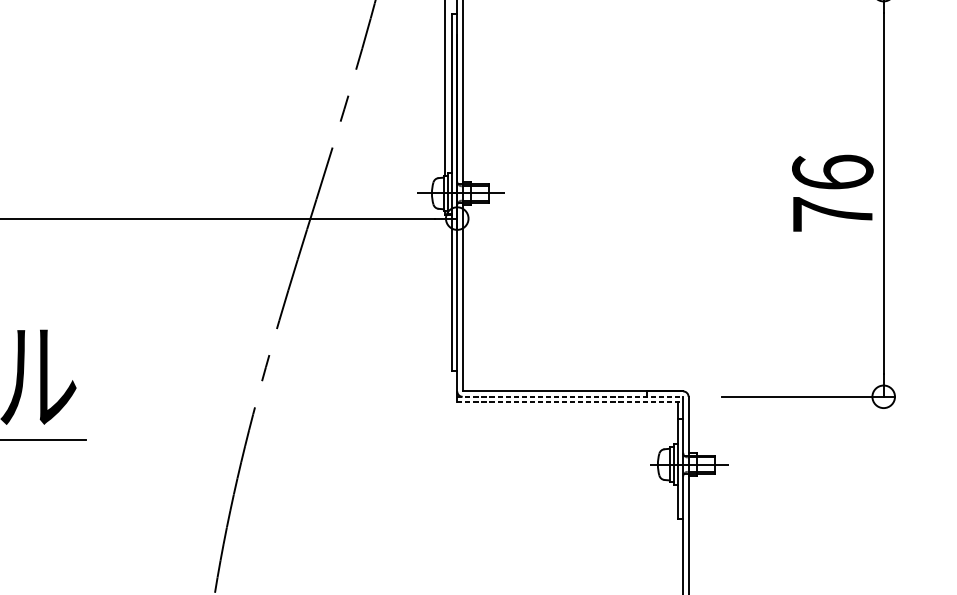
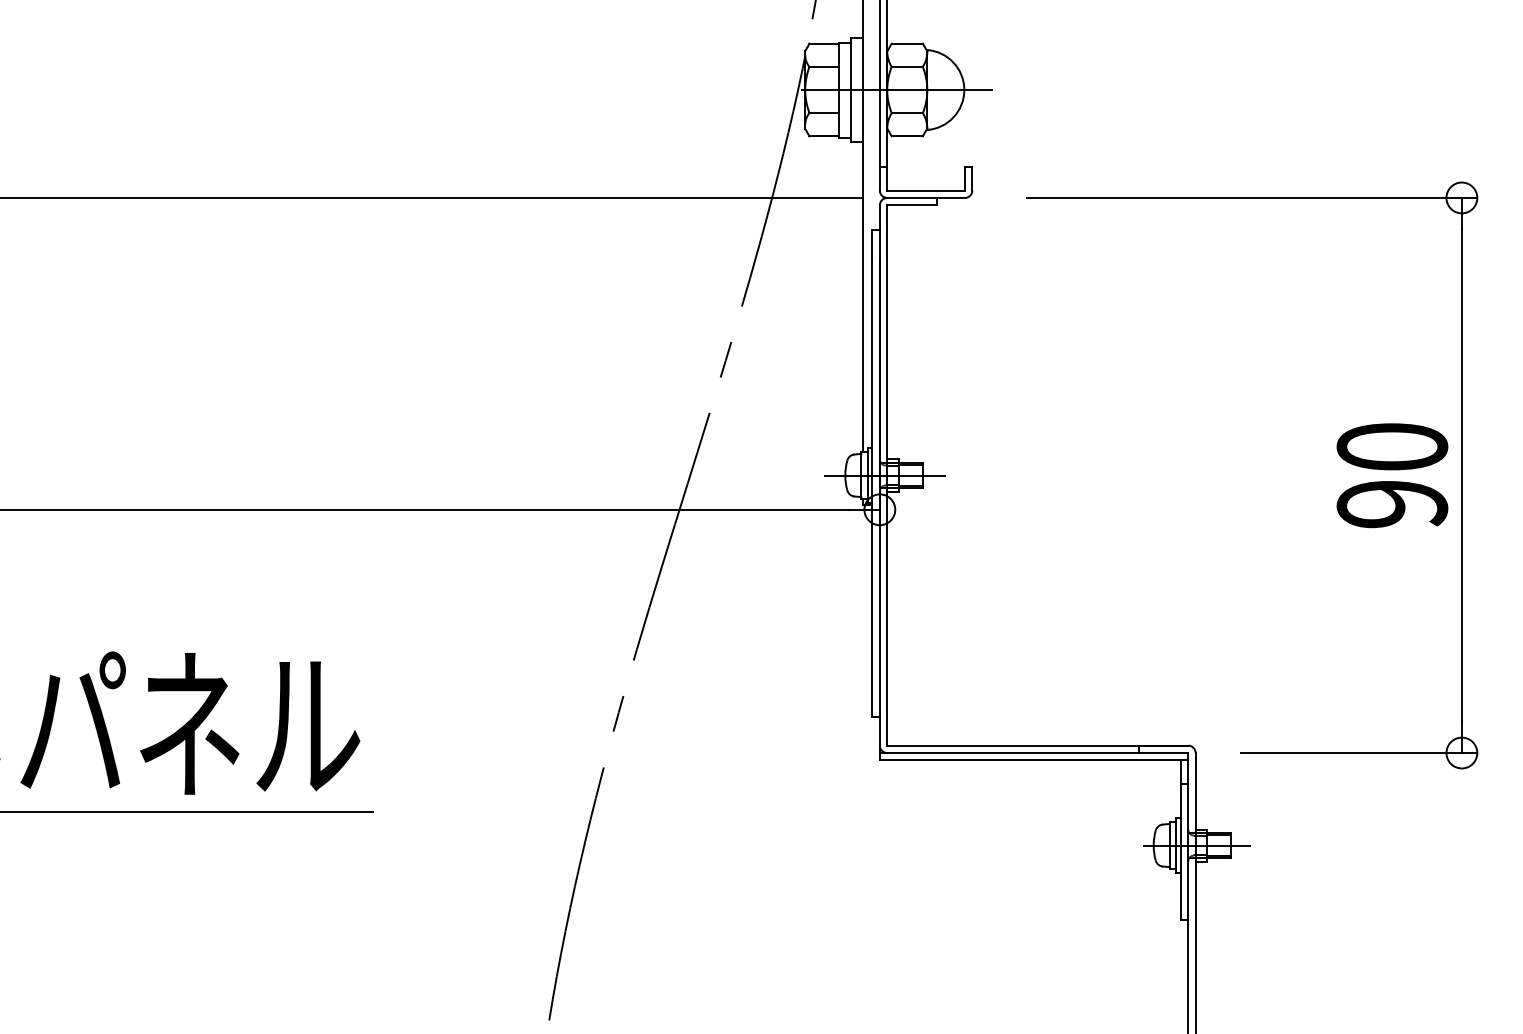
text: (832, 193) -> (1392, 475), 76 -> 90
line: (570, 397) -> (1034, 753), dashed -> solid
line: (570, 402) -> (1034, 760), dashed -> solid

